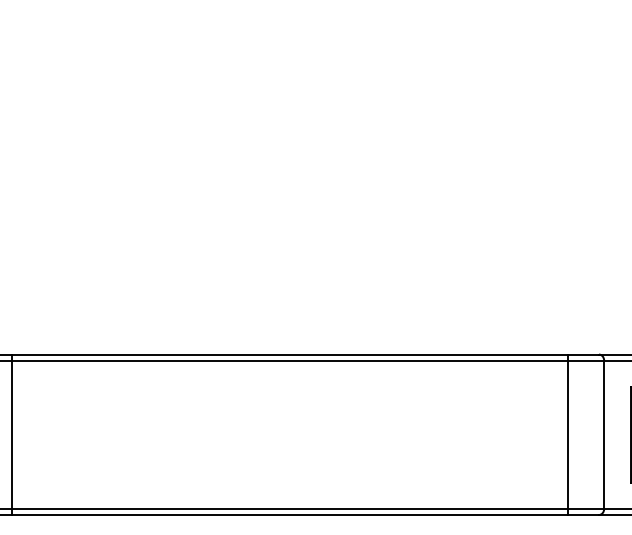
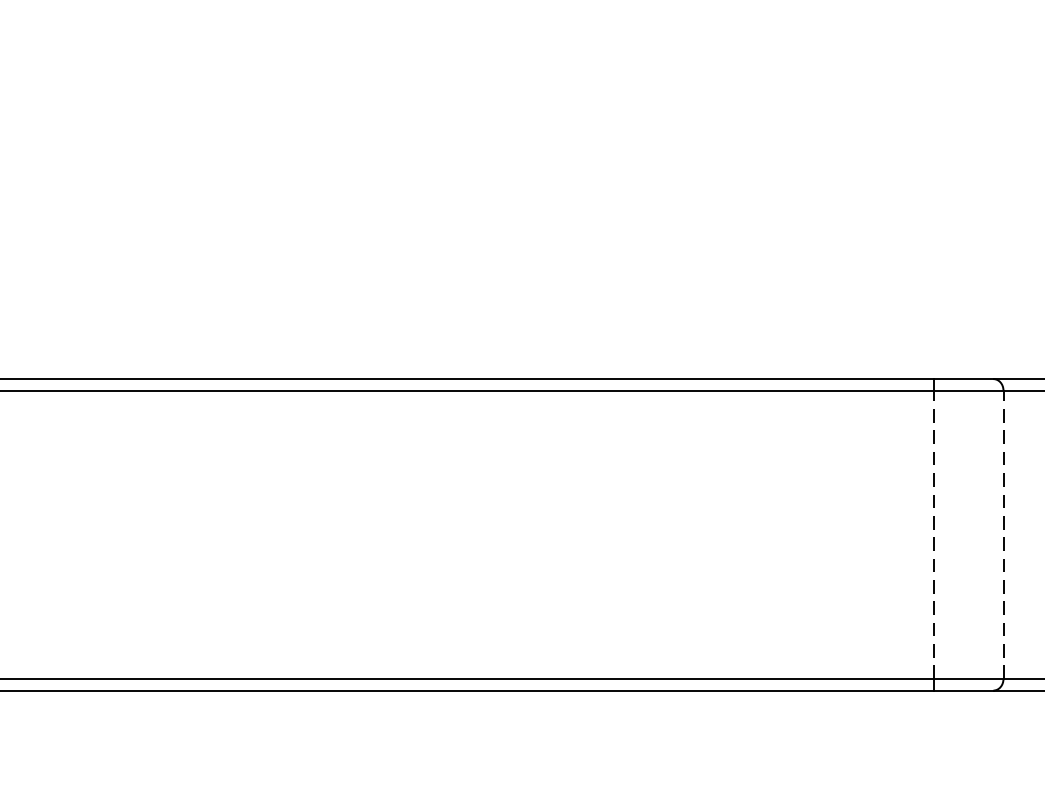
line: (568, 434) -> (934, 534), solid -> dashed
line: (604, 434) -> (1004, 534), solid -> dashed

